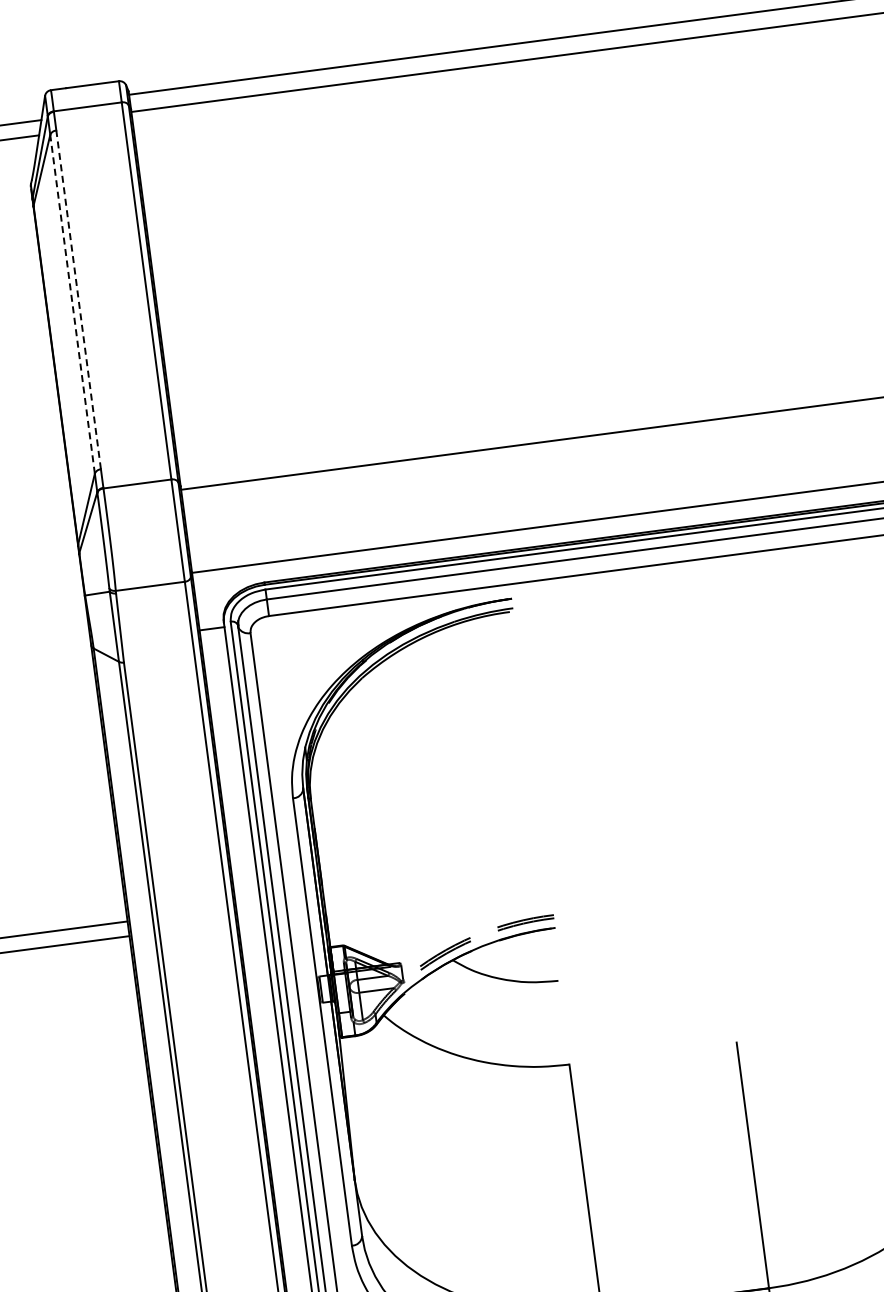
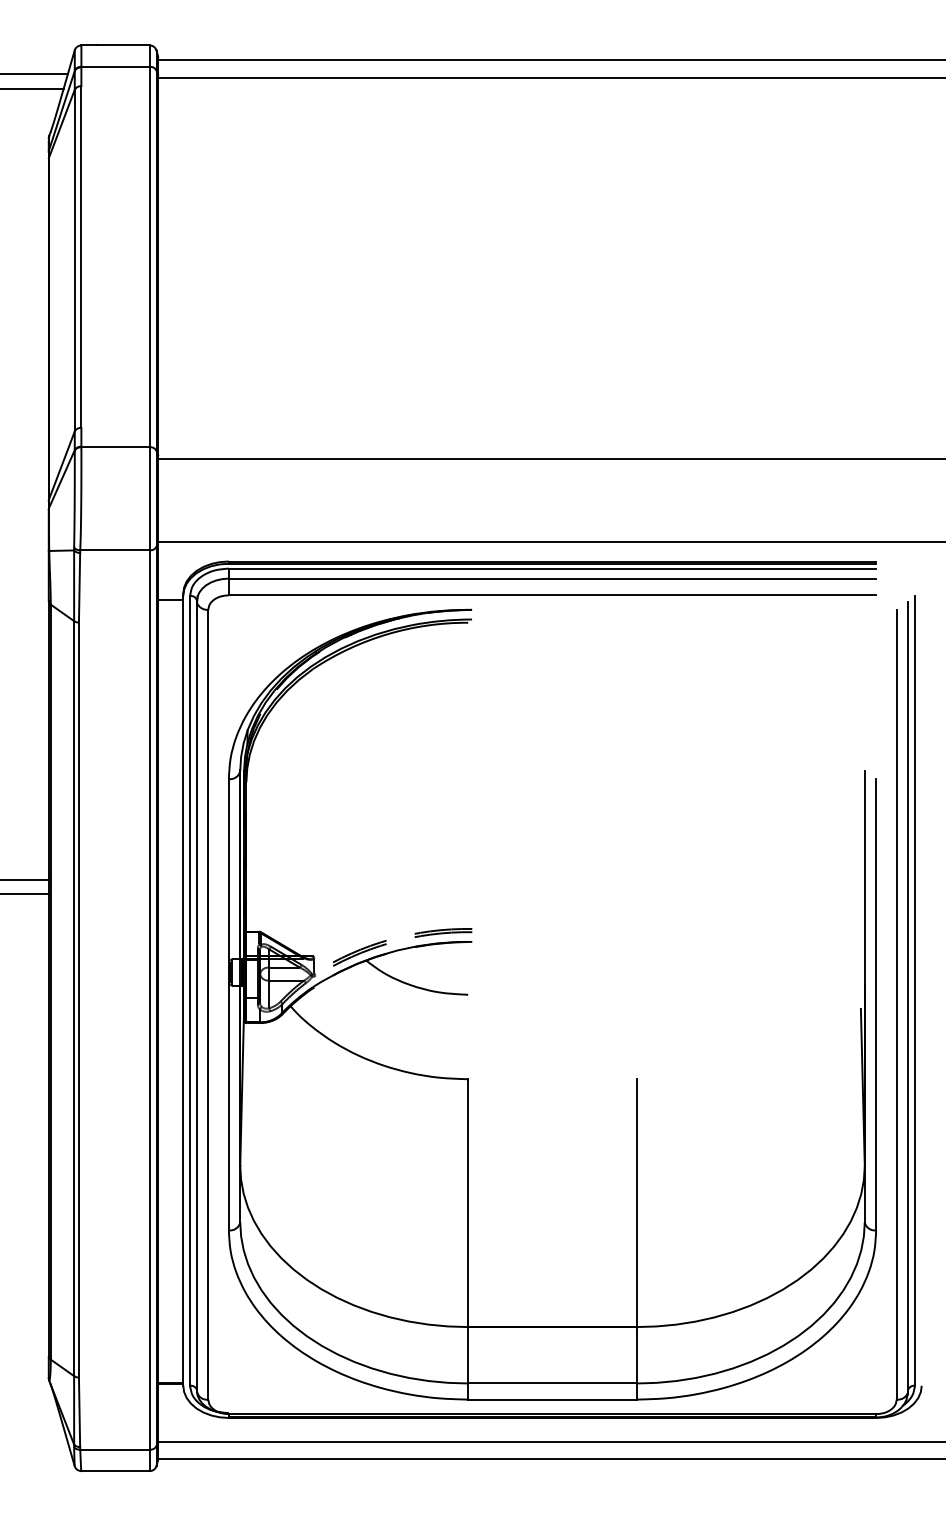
line: (78, 300) -> (81, 257), dashed -> solid
line: (72, 304) -> (74, 260), dashed -> solid

